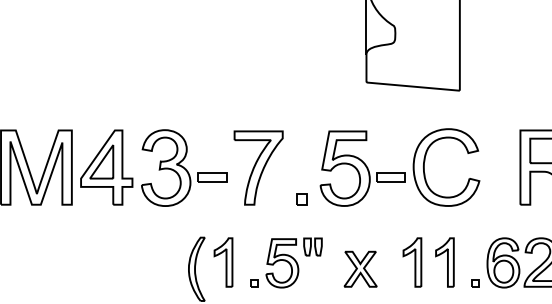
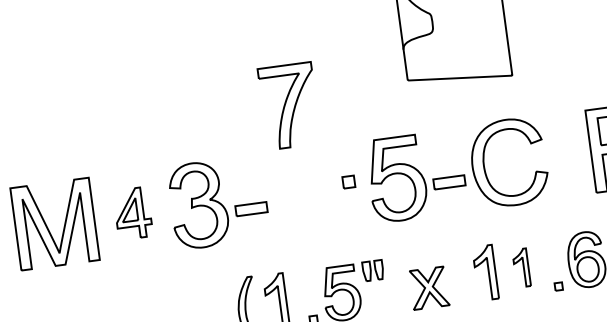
part: (106, 167) -> (132, 213), size x0.6
part: (258, 167) -> (289, 105), moved
part: (301, 199) -> (348, 182), moved
part: (444, 262) -> (521, 268), size x0.7

